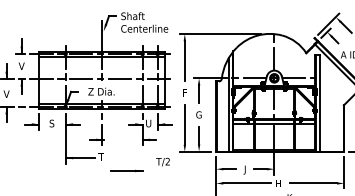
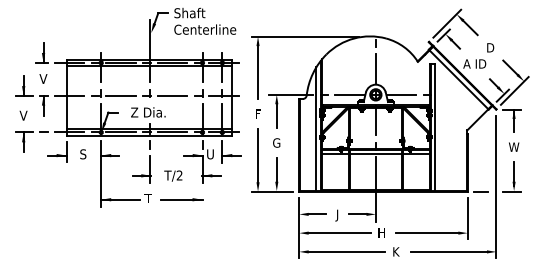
text: (163, 161) -> (173, 175), moved
part: (126, 170) -> (181, 199), moved

